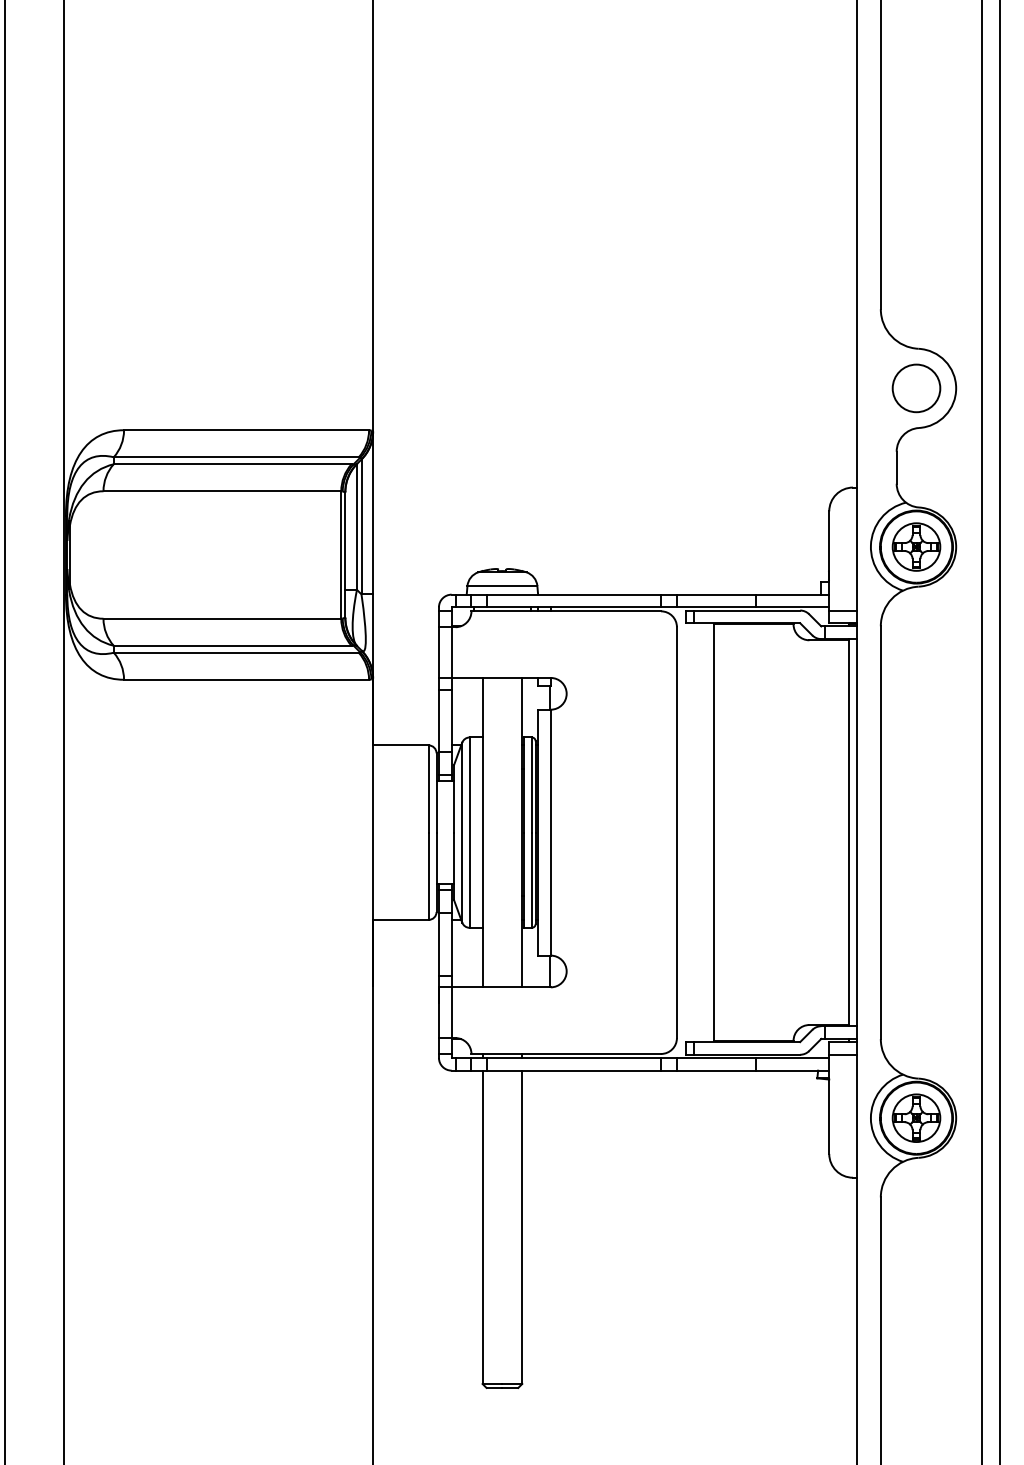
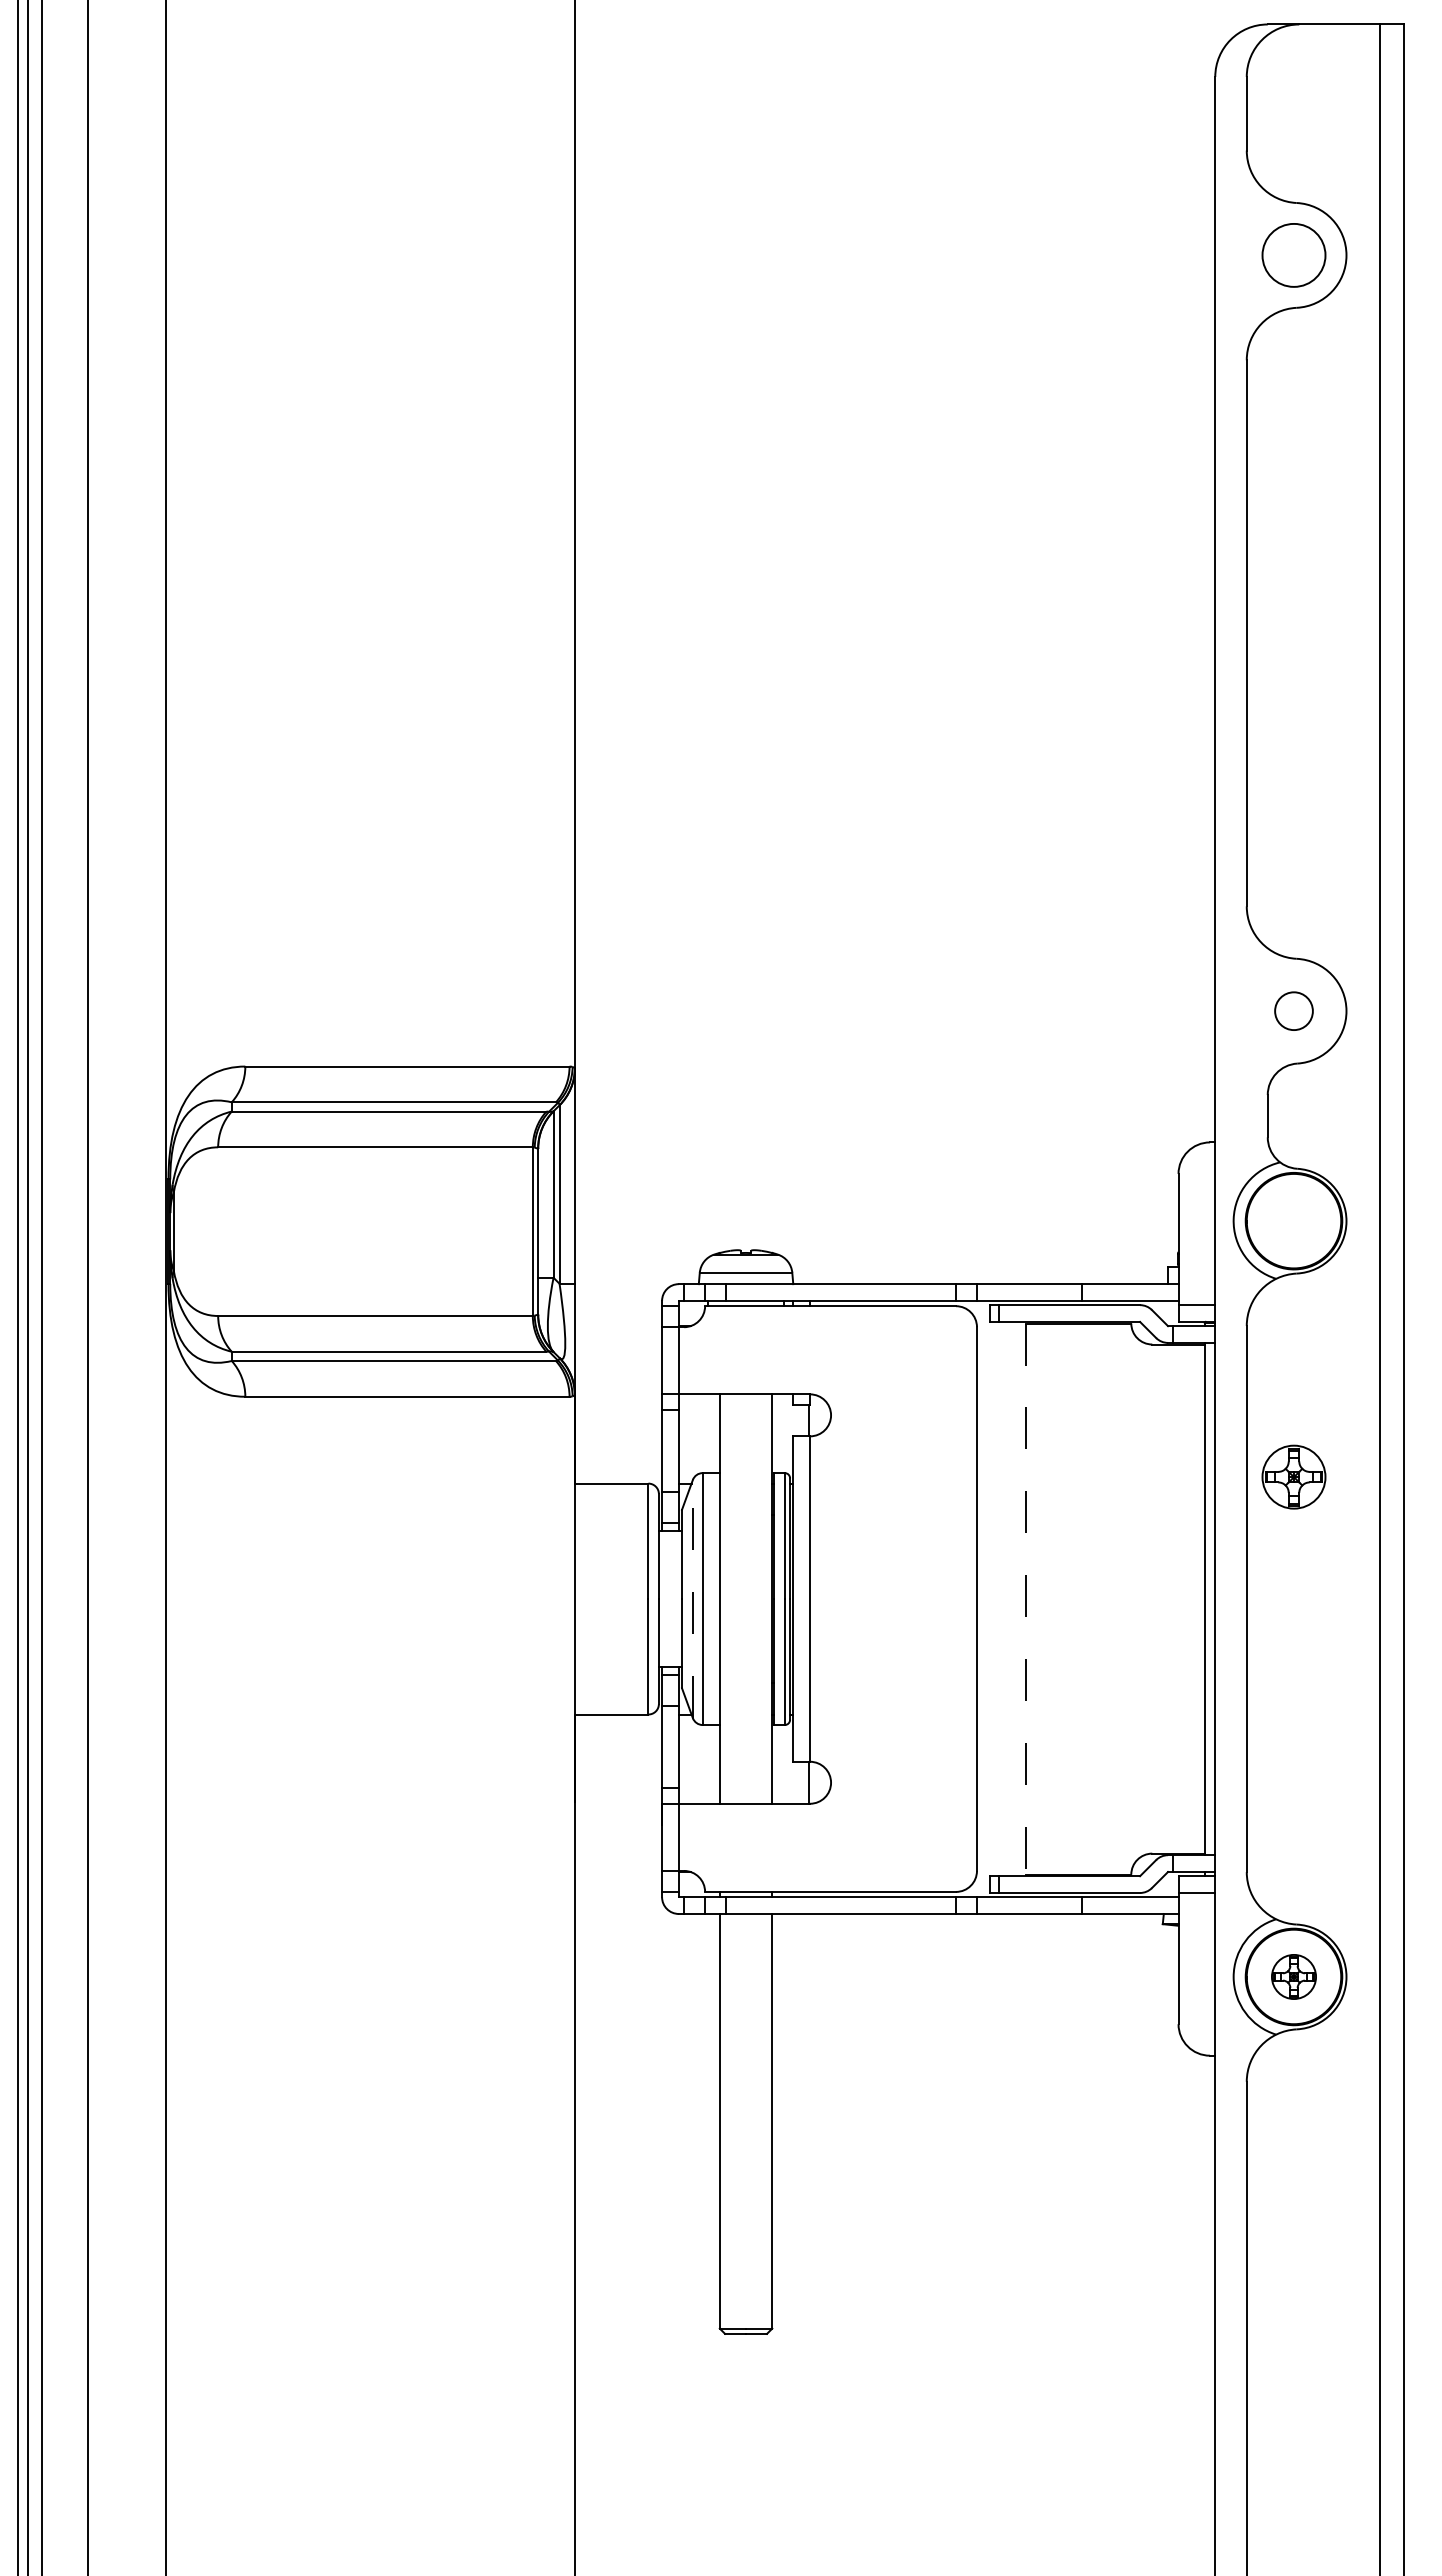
circle: (916, 387) -> (1293, 1010), size x0.6
part: (916, 546) -> (1293, 1476), moved
line: (461, 832) -> (692, 1598), solid -> dashed
line: (714, 832) -> (1026, 1599), solid -> dashed
part: (916, 1117) -> (1293, 1976), size x0.7

